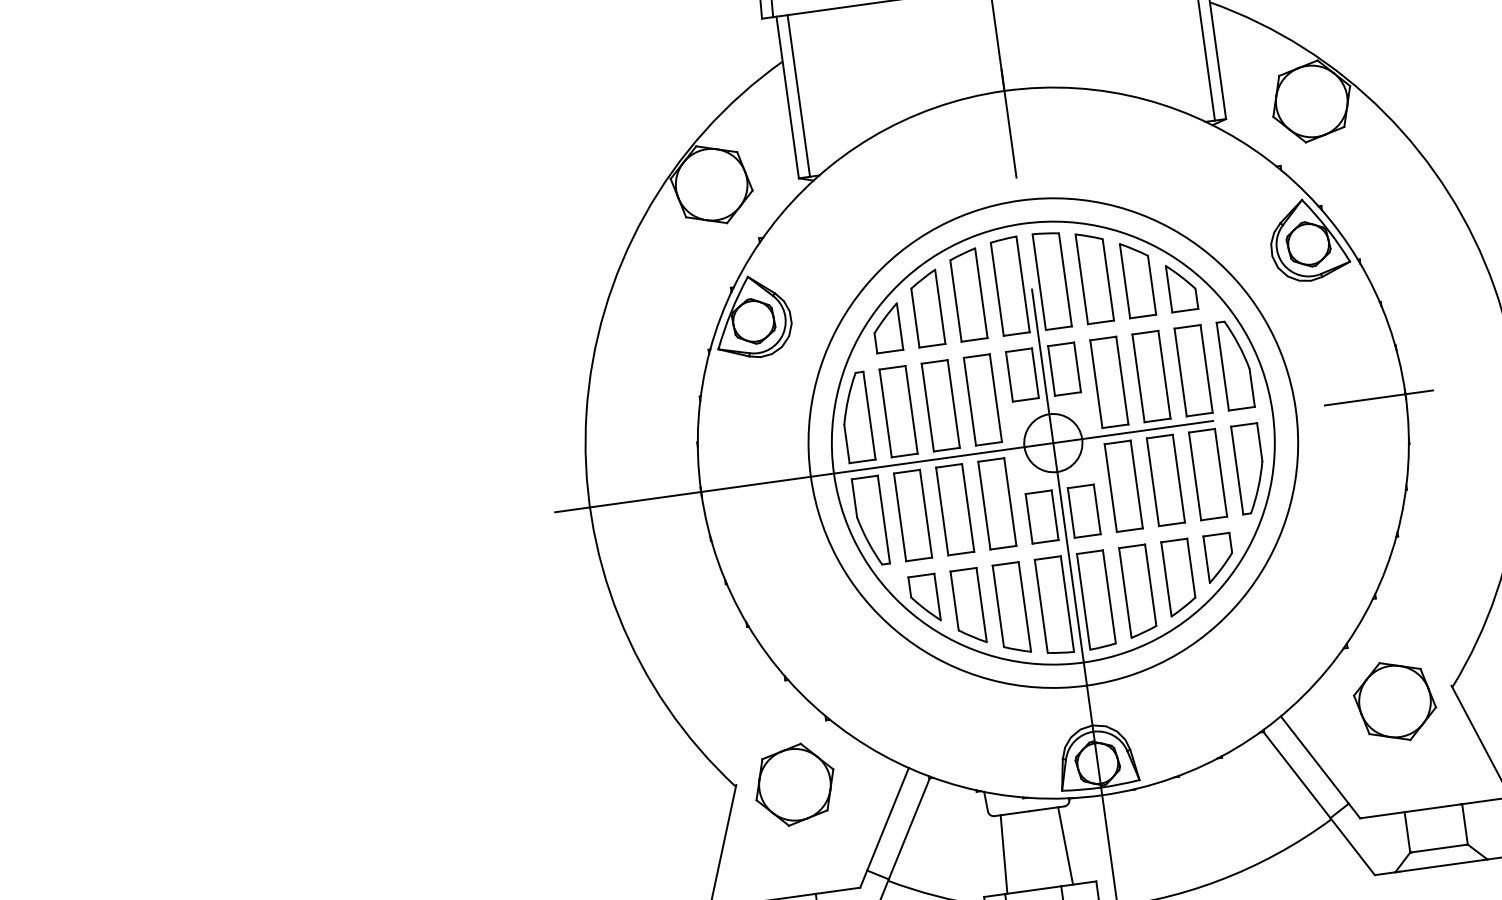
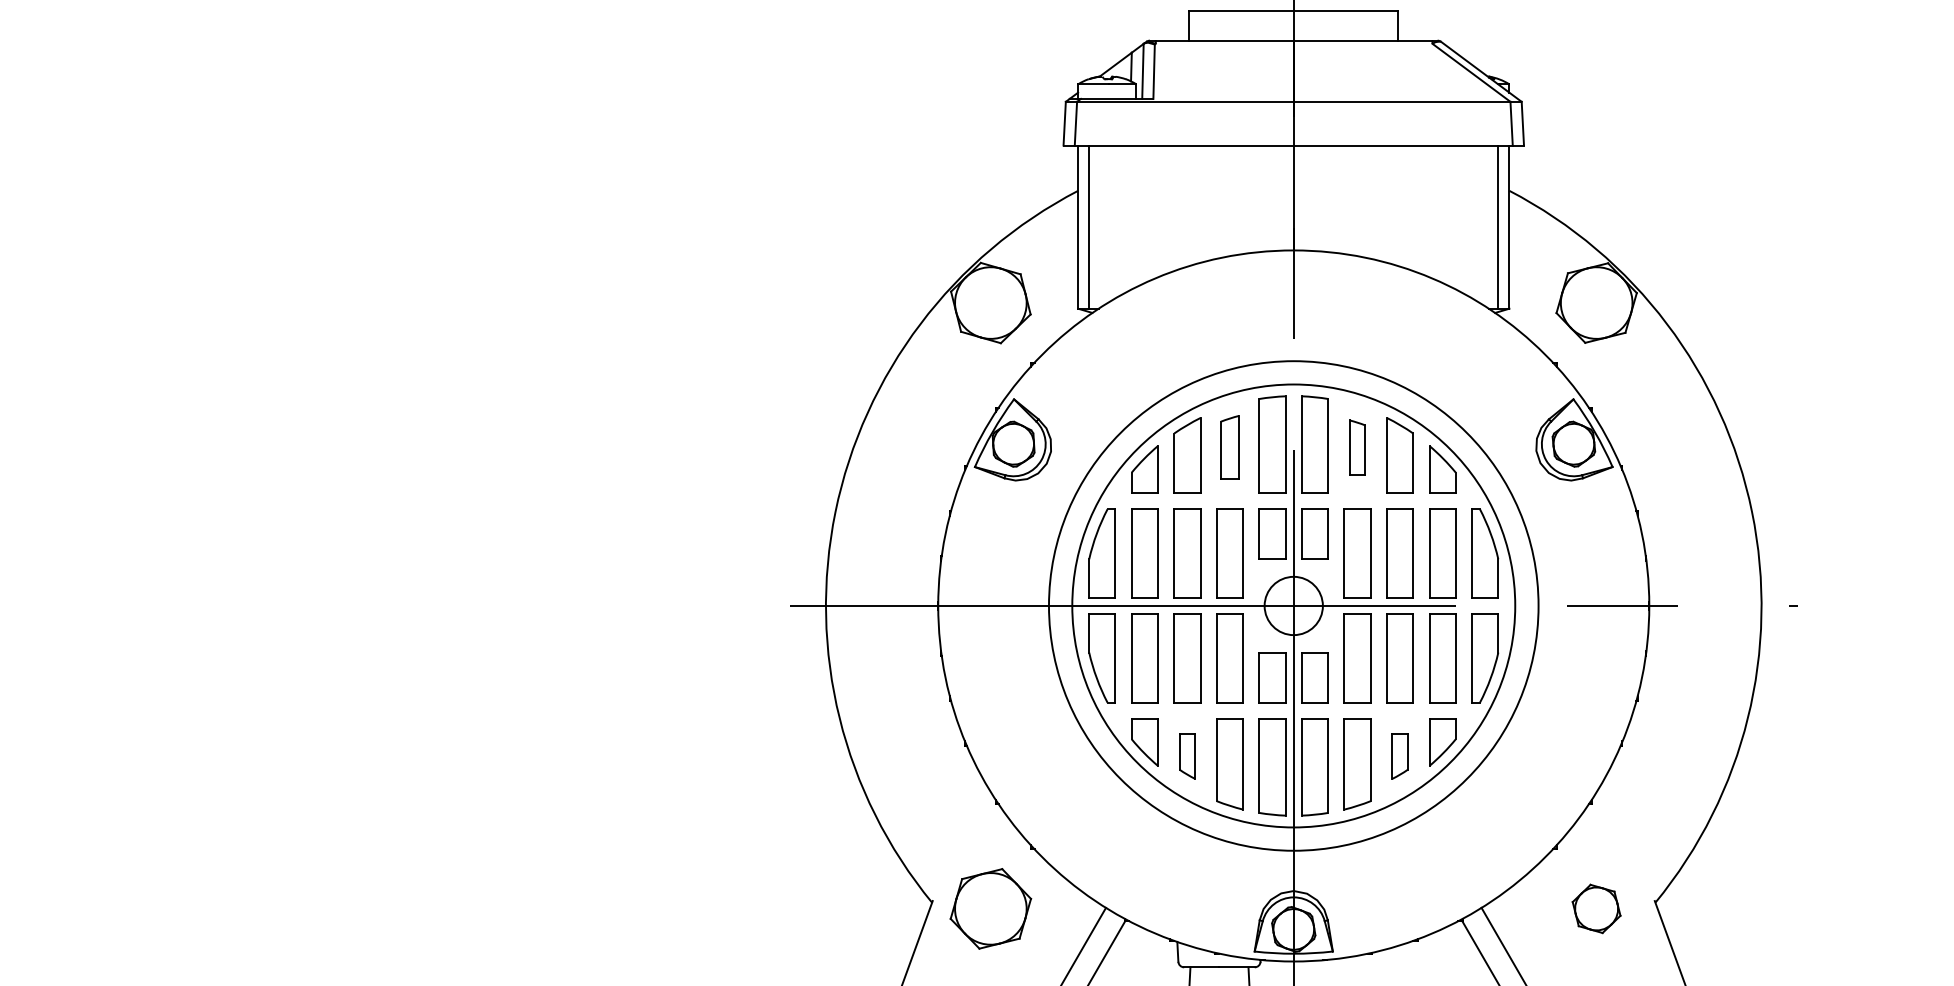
part: (1094, 277) -> (1357, 447), size x0.6
part: (967, 294) -> (1229, 447), size x0.7
part: (1178, 577) -> (1399, 756), size x0.6
part: (968, 606) -> (1187, 756), size x0.6
part: (1394, 701) -> (1596, 908), size x0.6

